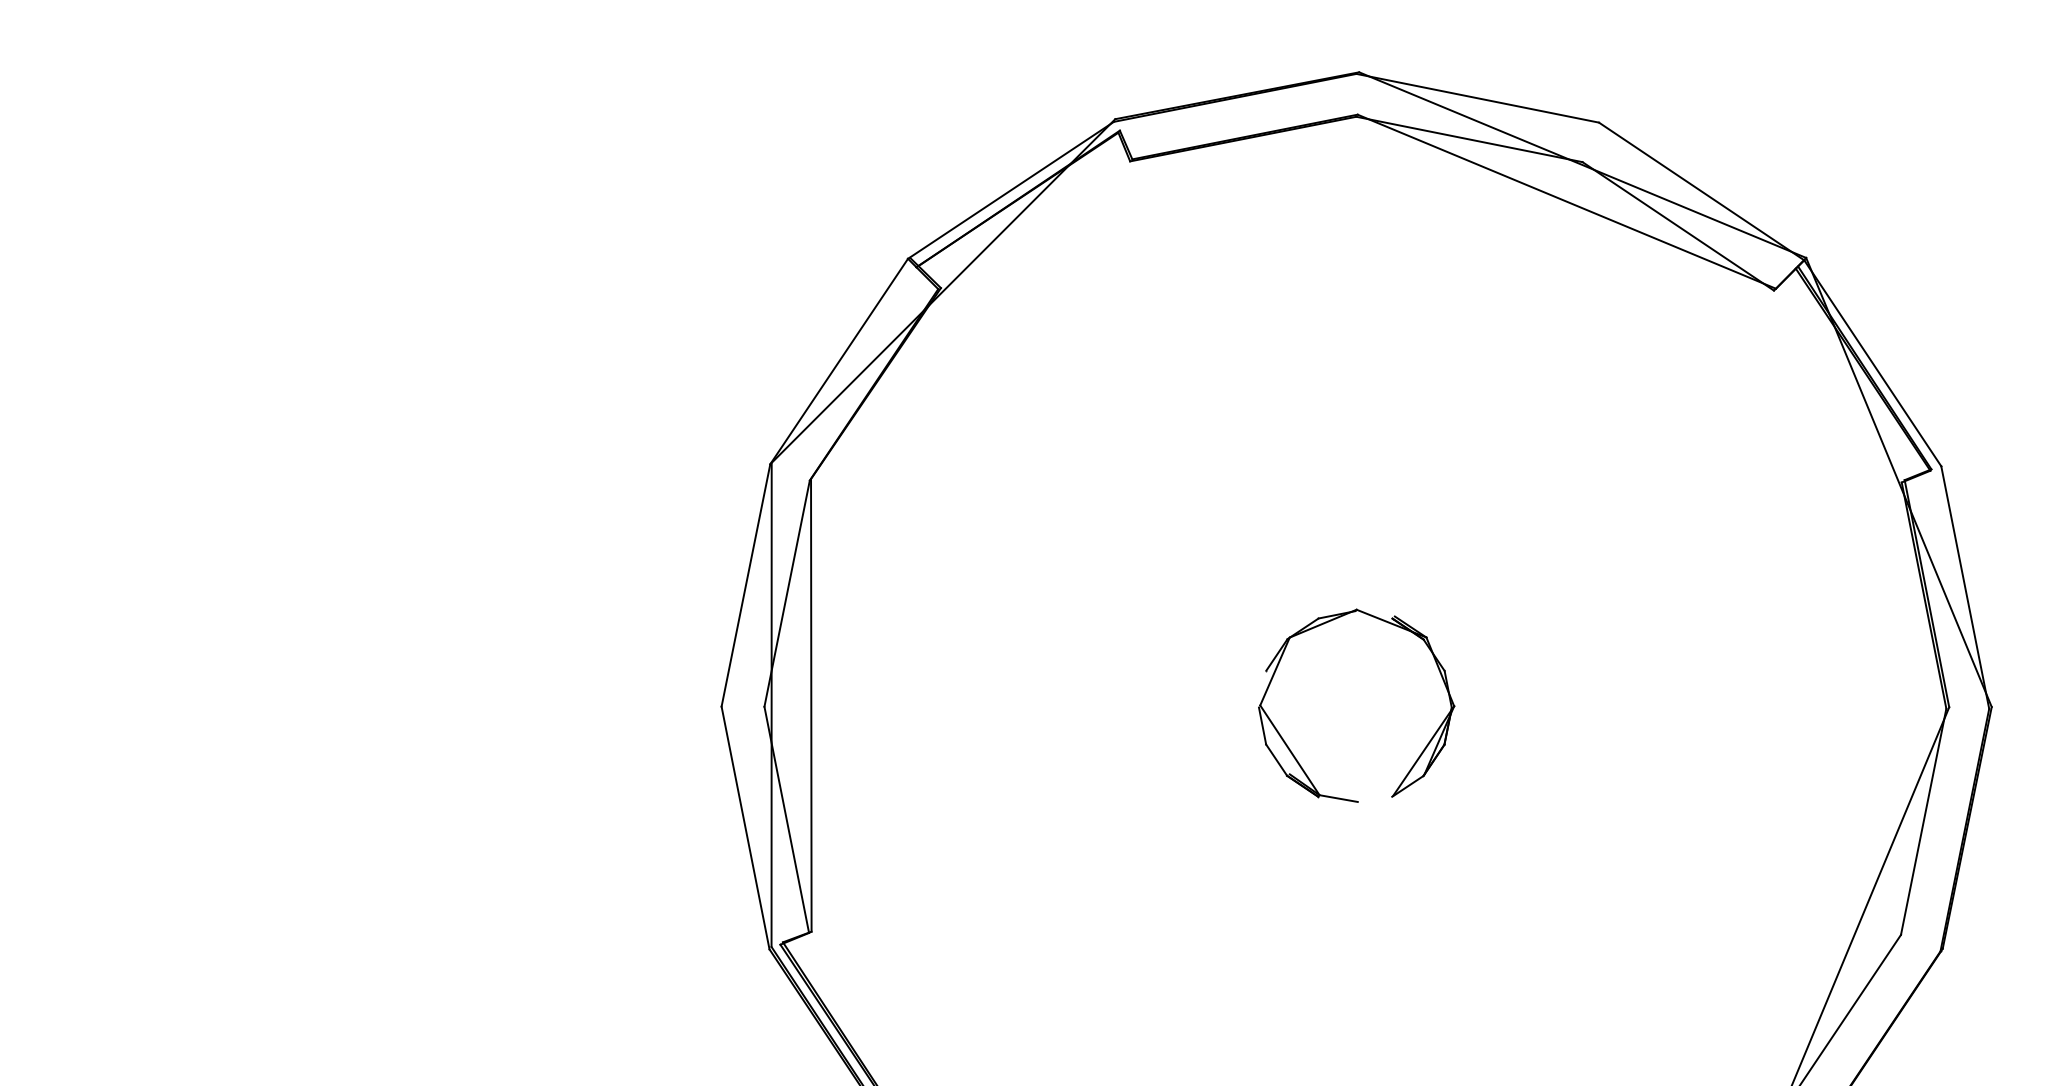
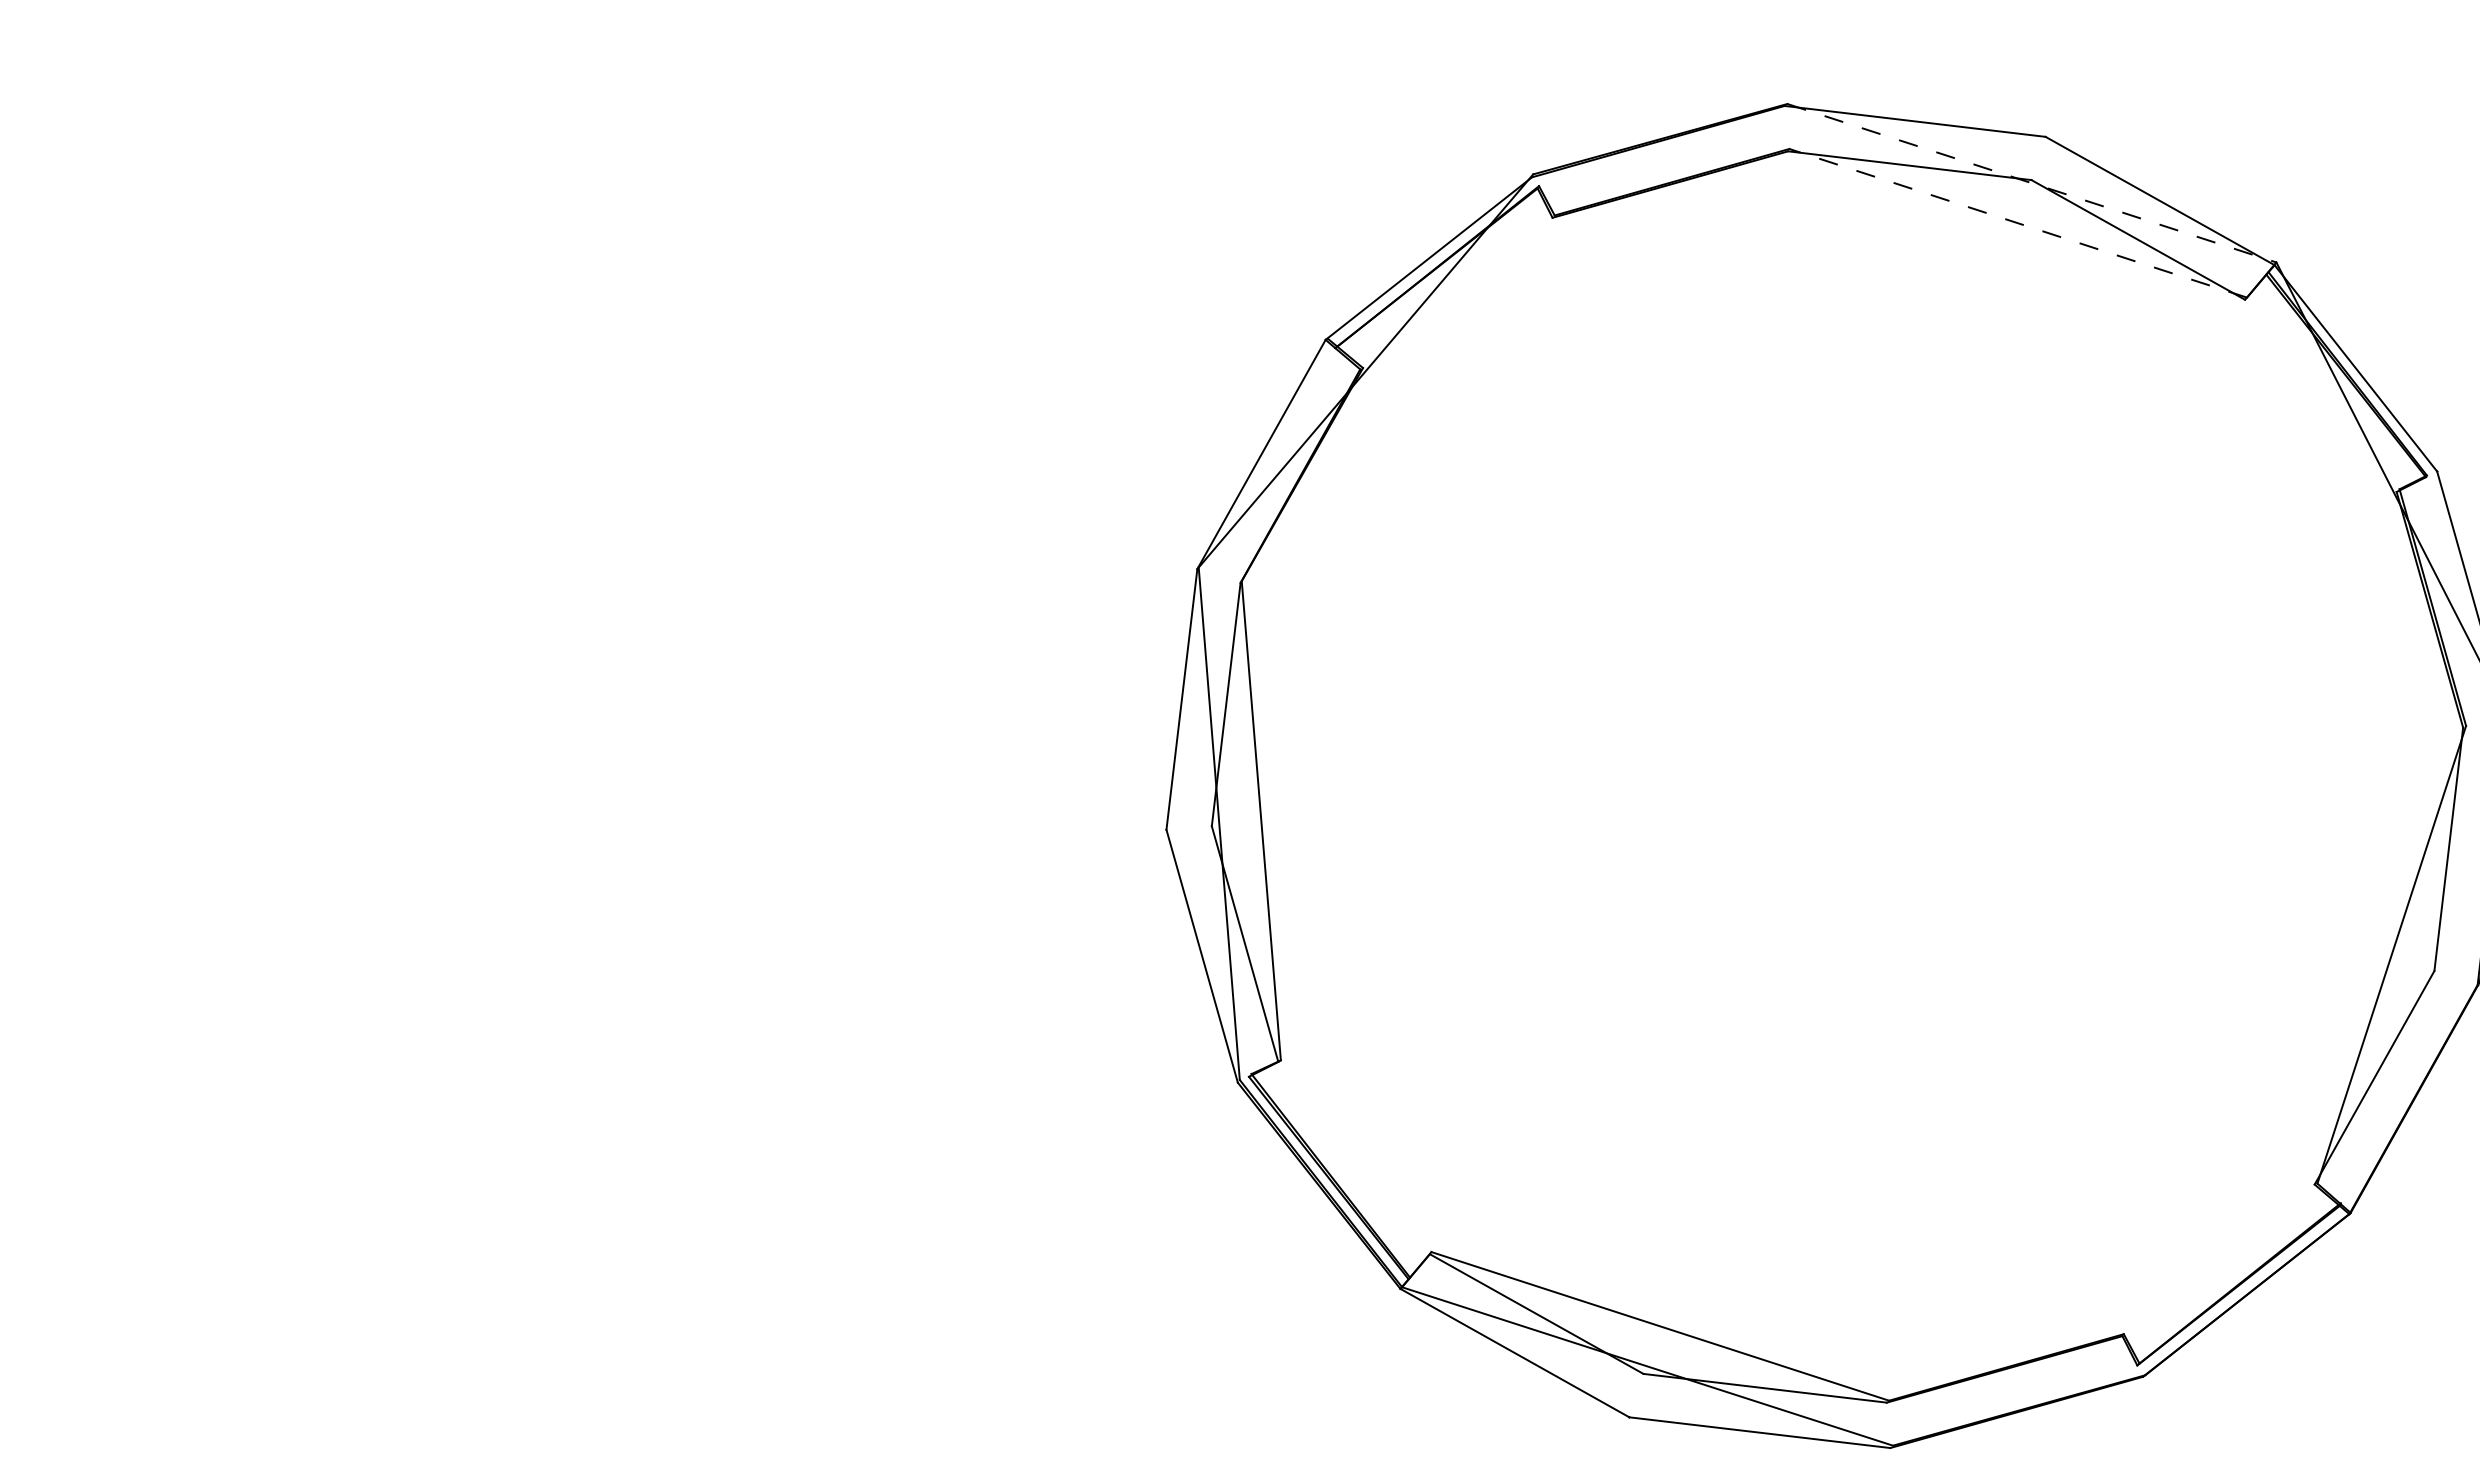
line: (1582, 165) -> (2031, 183), solid -> dashed
line: (1567, 201) -> (2018, 223), solid -> dashed
part: (1290, 749) -> (1772, 826), removed

